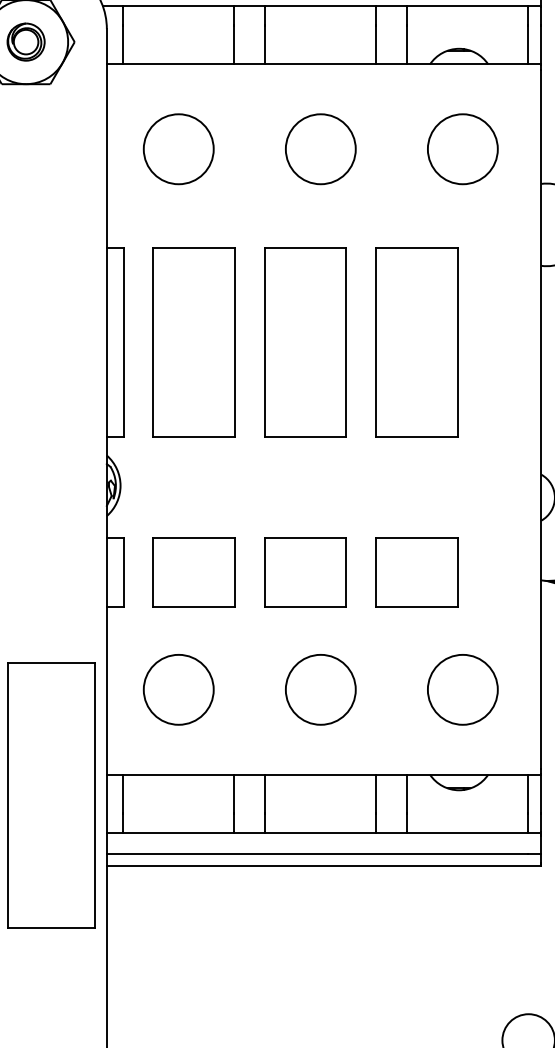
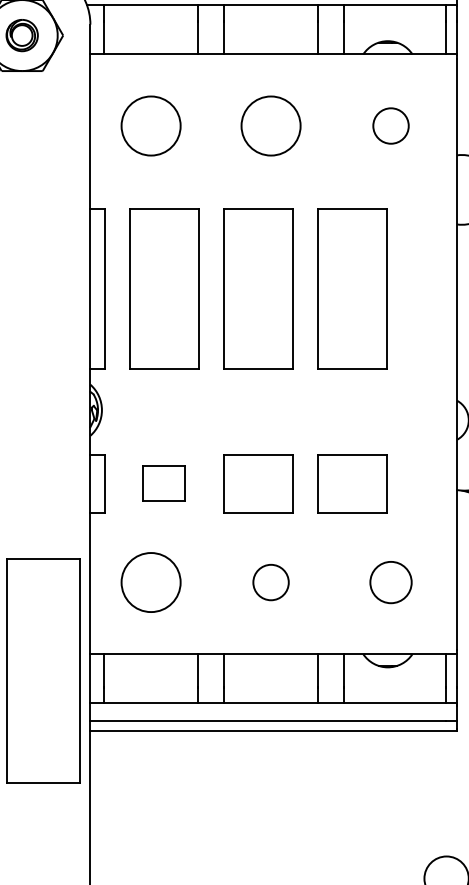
circle: (462, 149) -> (390, 126), size x0.6
part: (193, 572) -> (163, 483), size x0.6
circle: (320, 689) -> (270, 582), size x0.6
circle: (462, 689) -> (390, 582), size x0.7

